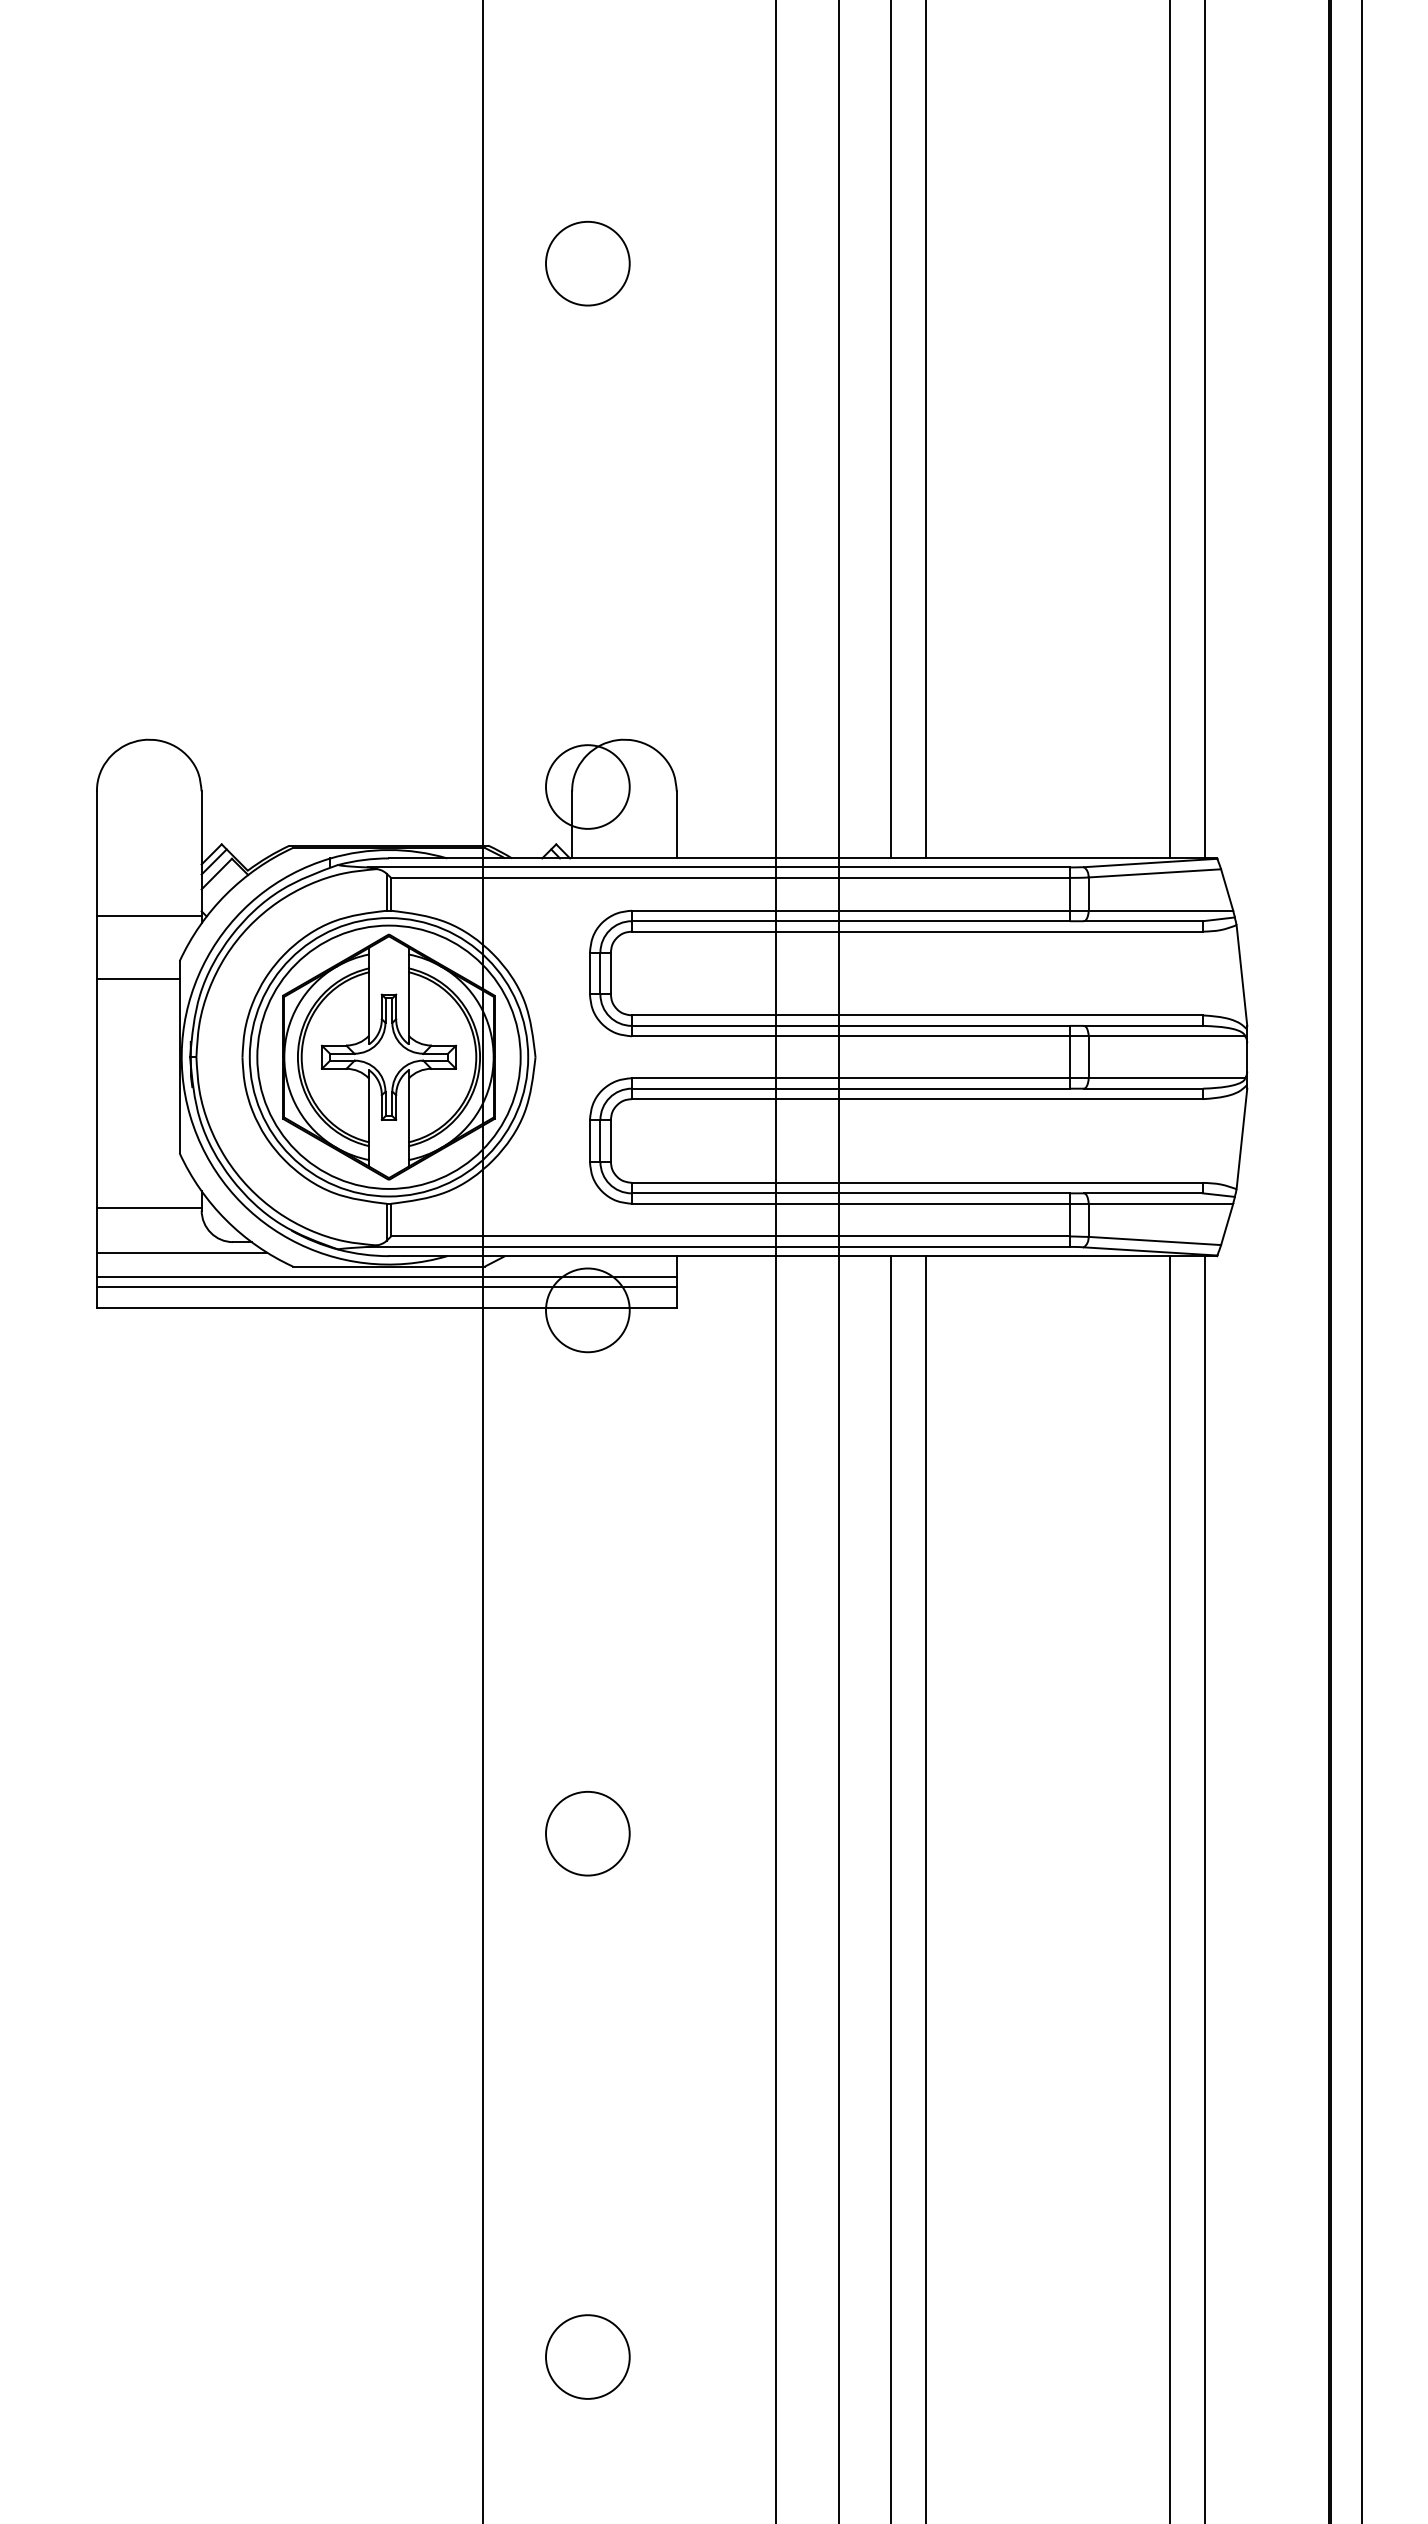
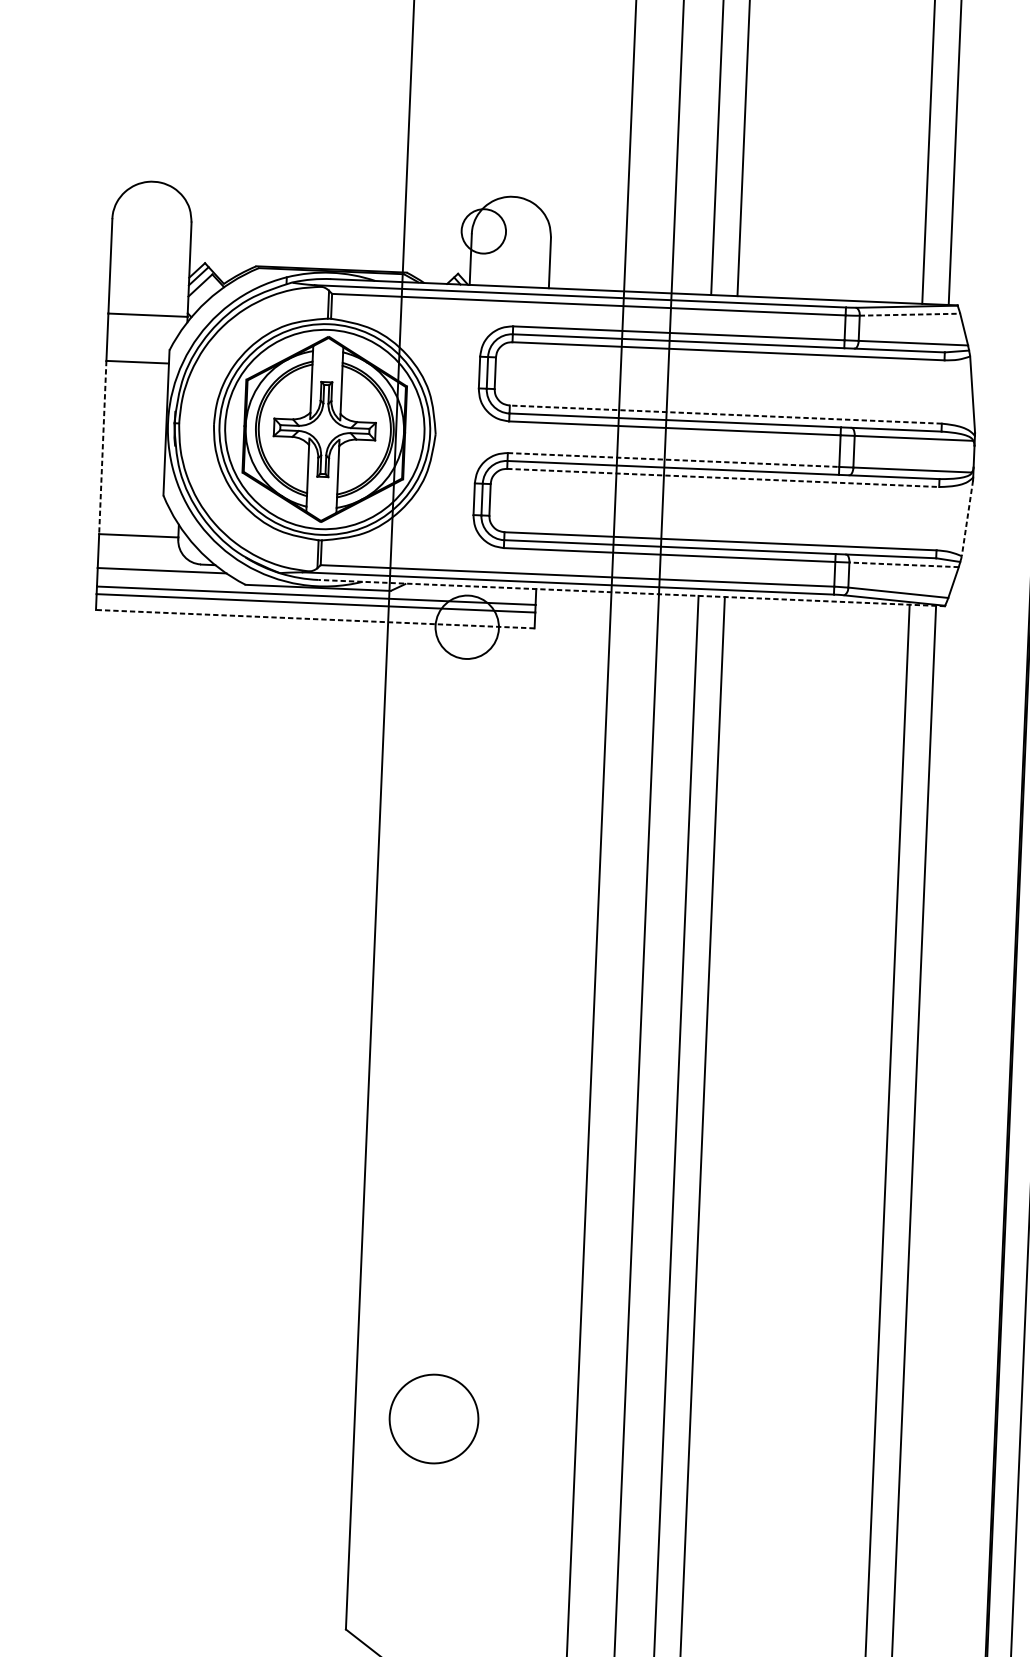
circle: (587, 786) -> (483, 231), size x0.7
line: (1155, 873) -> (910, 314), solid -> dashed
line: (917, 1015) -> (725, 414), solid -> dashed
line: (851, 1078) -> (674, 460), solid -> dashed
line: (96, 1093) -> (102, 447), solid -> dashed
line: (917, 1099) -> (723, 478), solid -> dashed
line: (1241, 1138) -> (967, 518), solid -> dashed
line: (1160, 1203) -> (903, 564), solid -> dashed
line: (802, 1256) -> (631, 593), solid -> dashed
line: (386, 1308) -> (314, 619), solid -> dashed
circle: (587, 1833) -> (450, 1022), removed
circle: (587, 2356) -> (433, 1418), size x1.4

